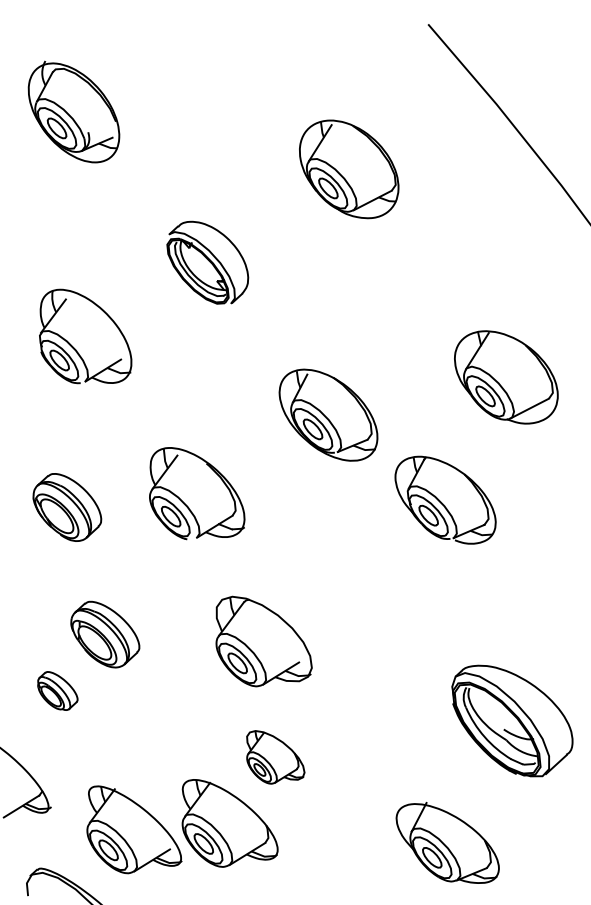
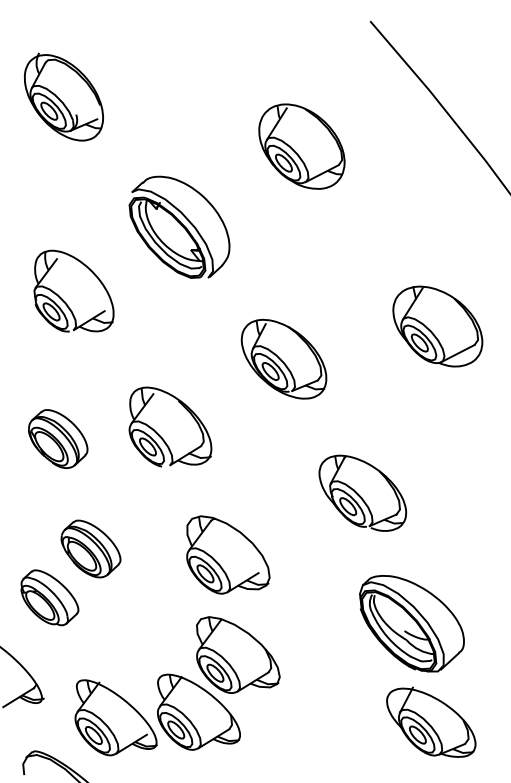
part: (207, 262) -> (179, 227), size x1.43
part: (445, 499) -> (362, 492), moved
part: (57, 690) -> (49, 597), size x1.67
part: (512, 720) -> (412, 623), moved
part: (275, 757) -> (238, 655), size x1.67
part: (447, 842) -> (431, 721), moved

